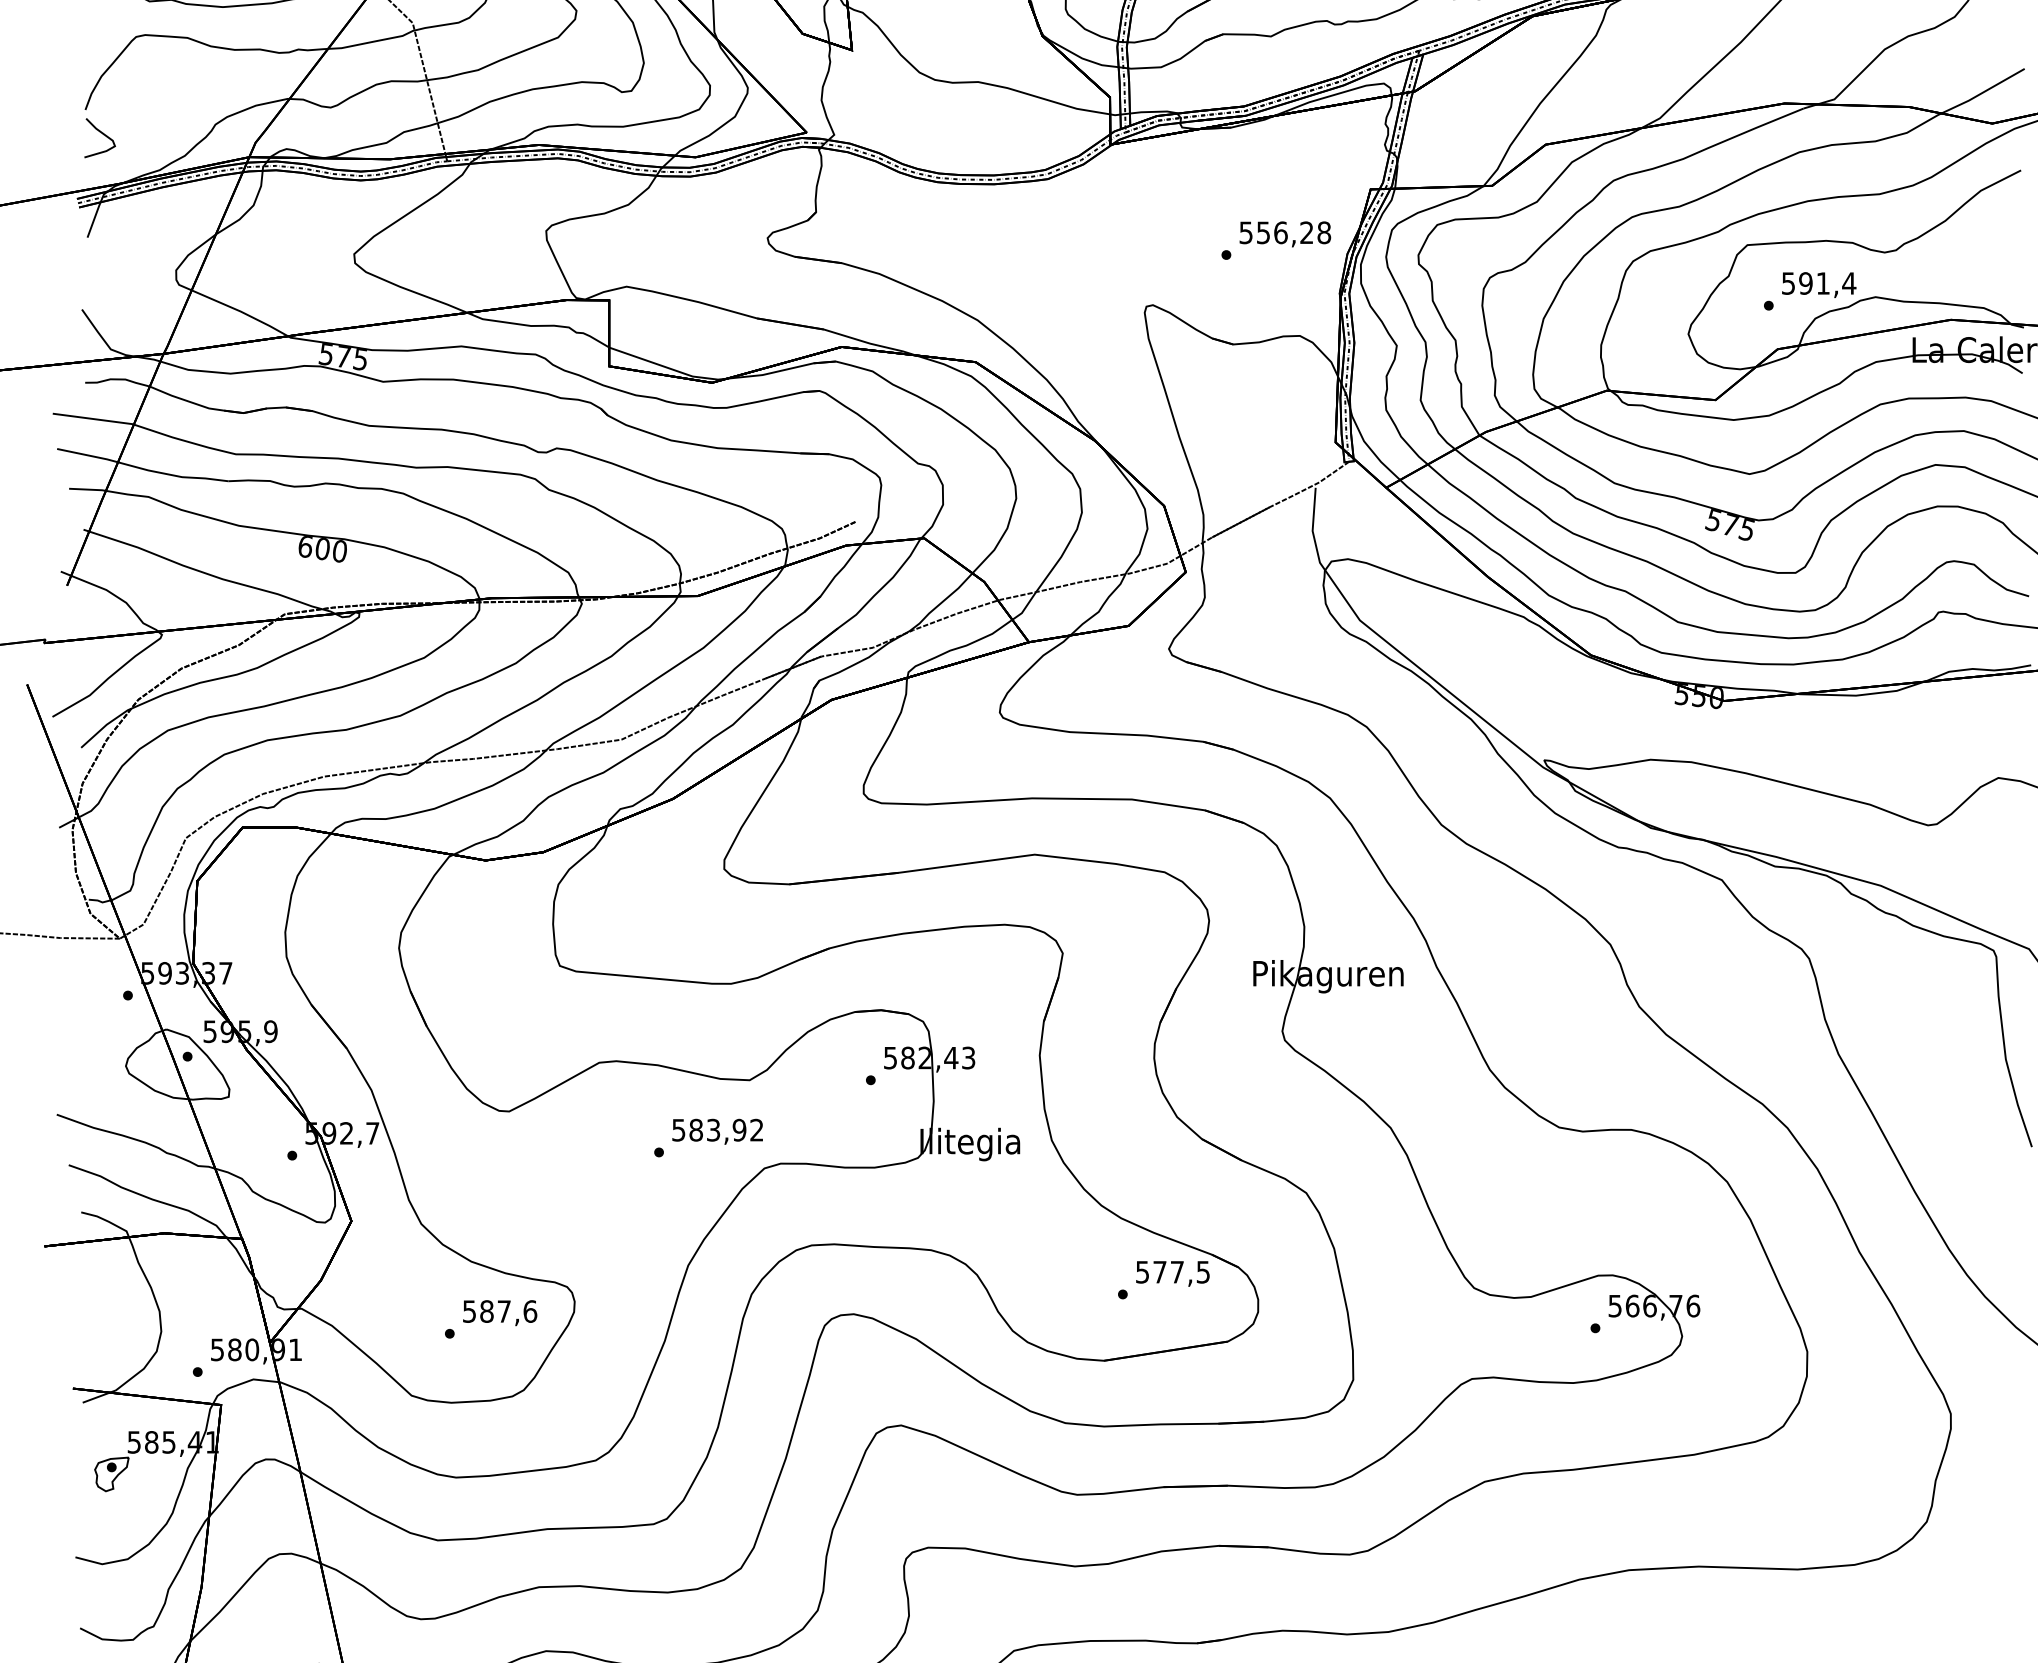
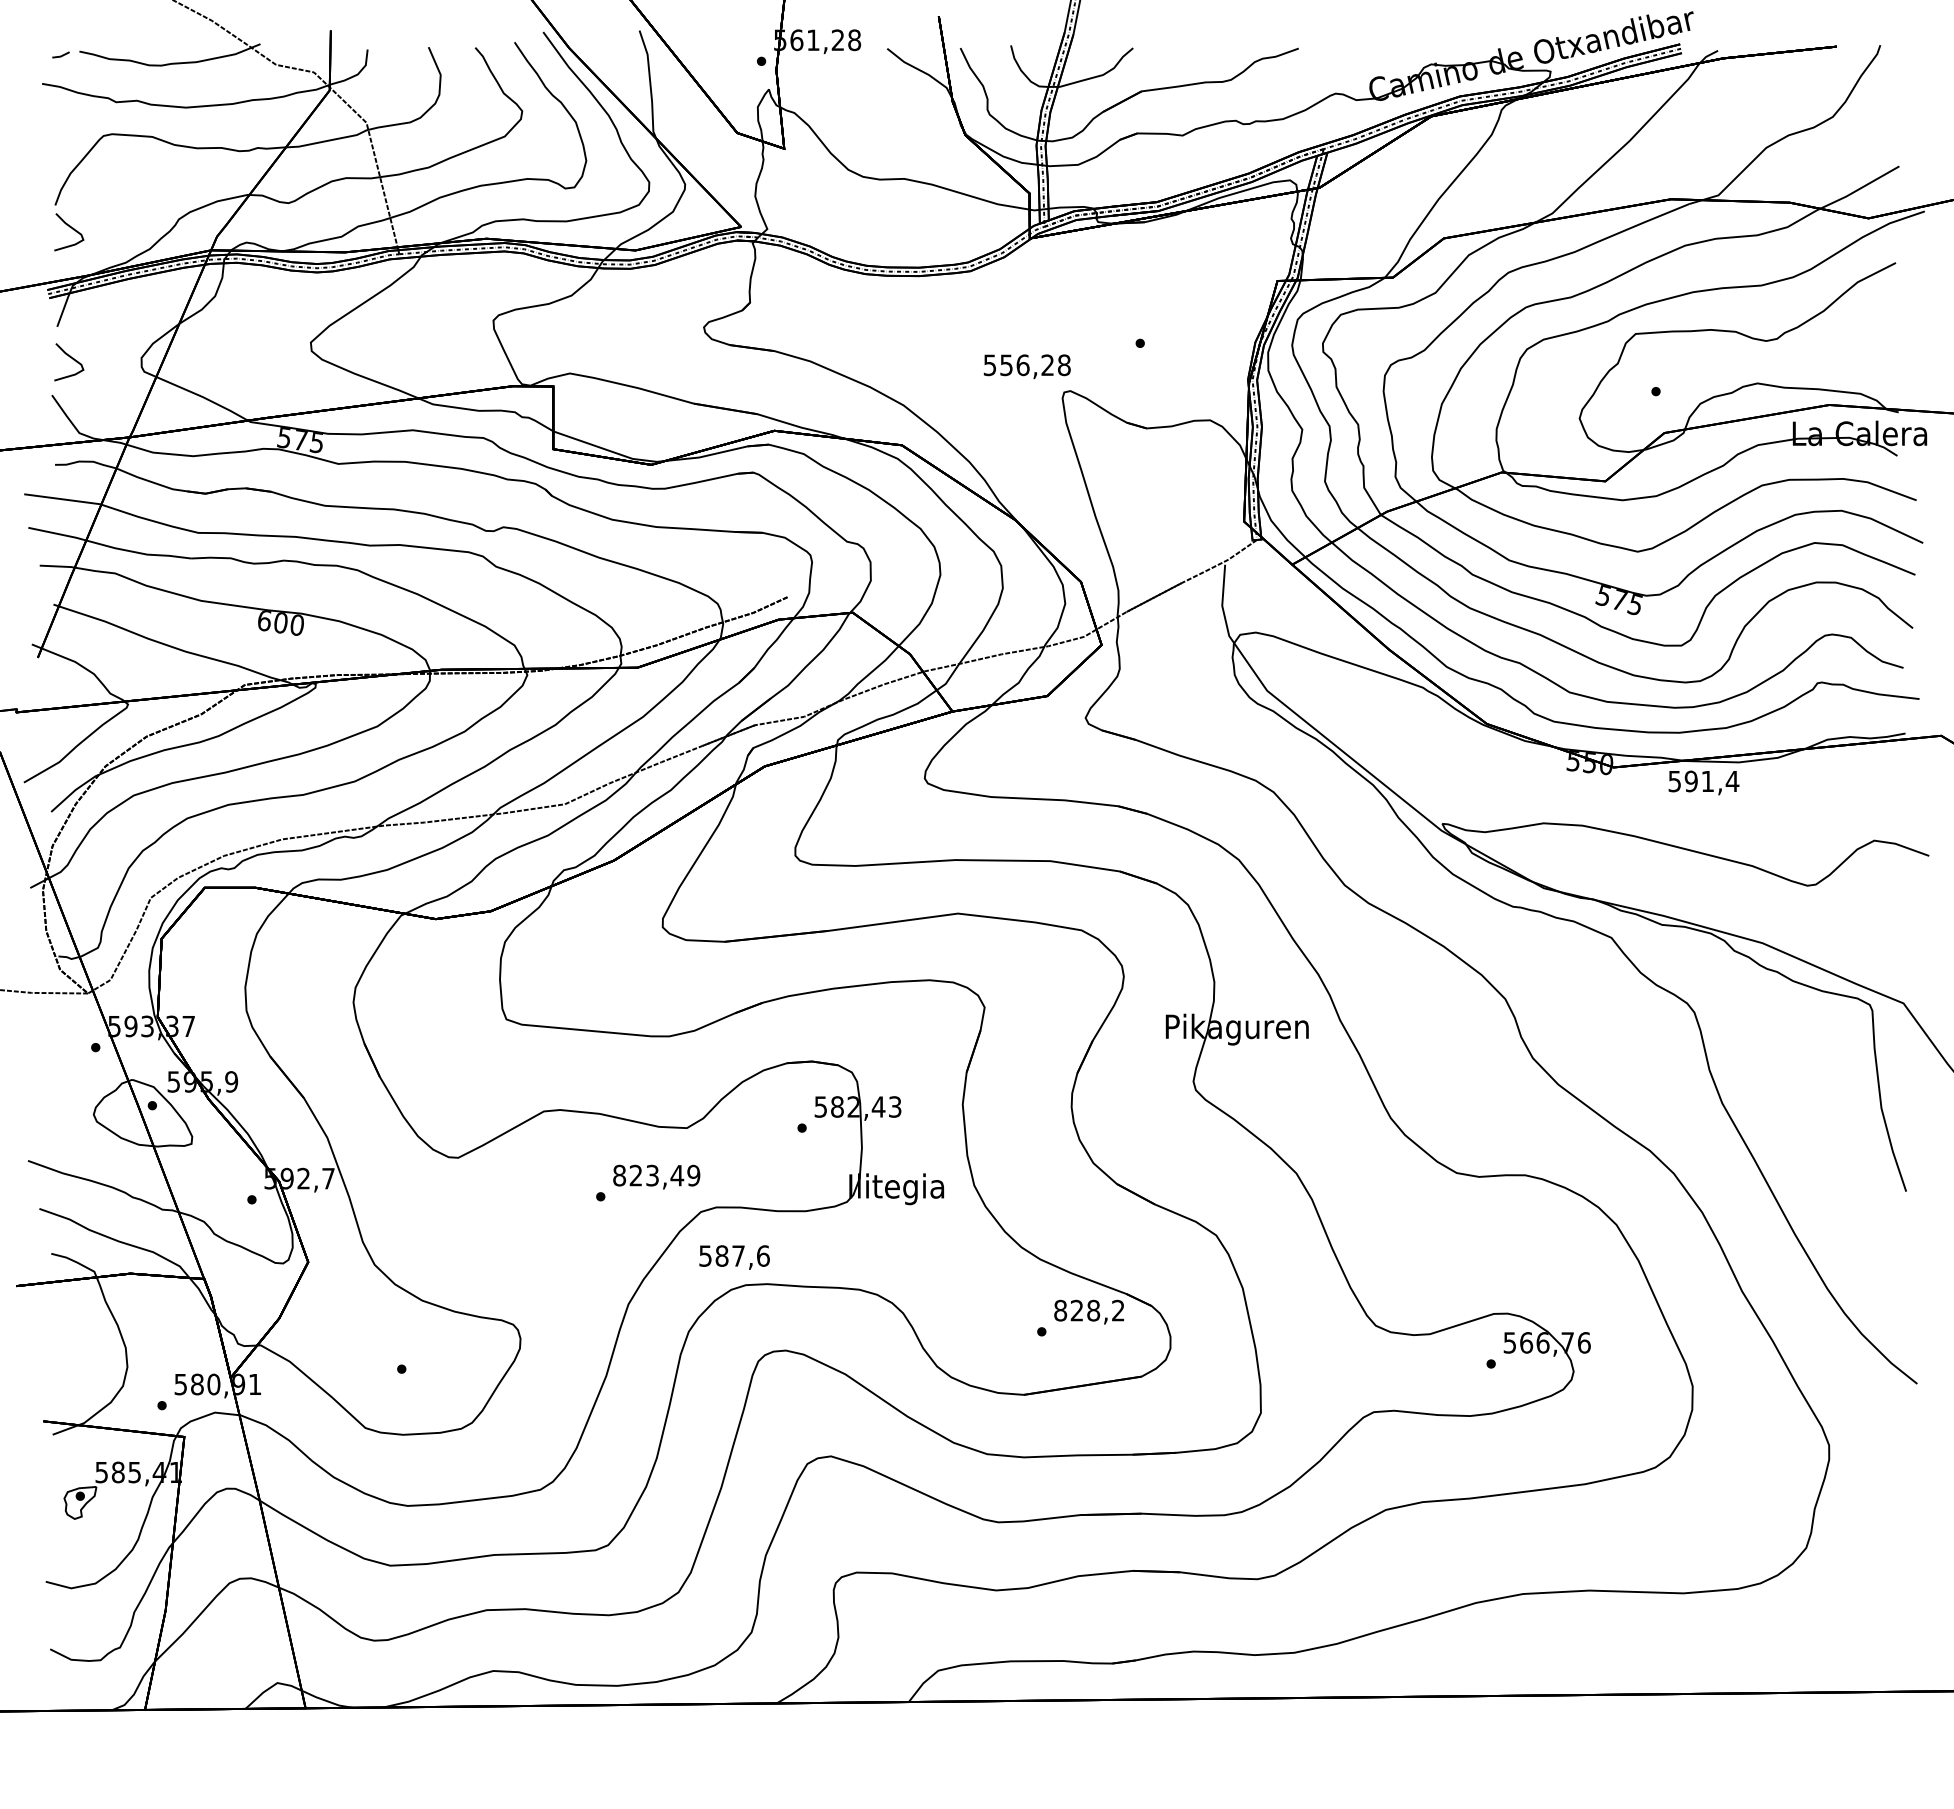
text: (1284, 234) -> (1026, 366), moved
curve: (103, 271) -> (72, 359), added
text: (1818, 284) -> (1703, 782), moved
text: (717, 1130) -> (656, 1175), 583,92 -> 823,49
text: (1173, 1272) -> (1089, 1310), 577,5 -> 828,2
text: (500, 1313) -> (734, 1257), moved

